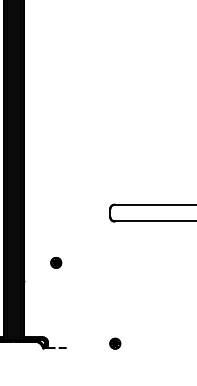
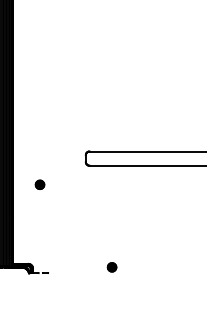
part: (55, 262) -> (39, 184), moved
part: (114, 343) -> (111, 267), moved

